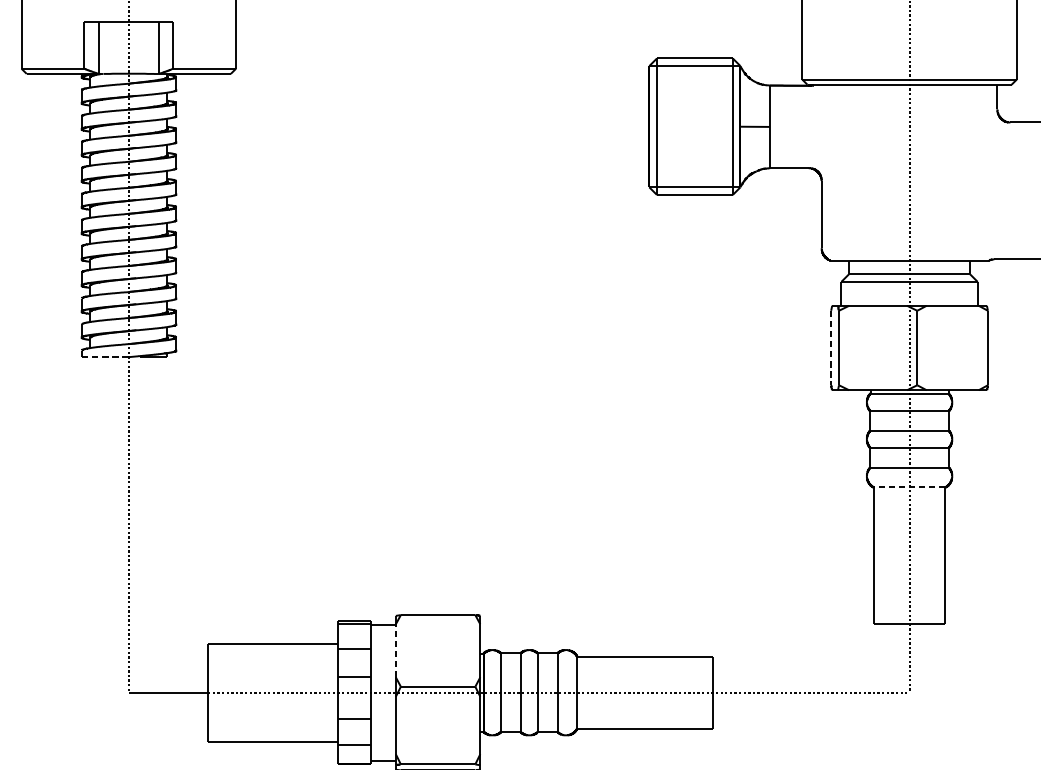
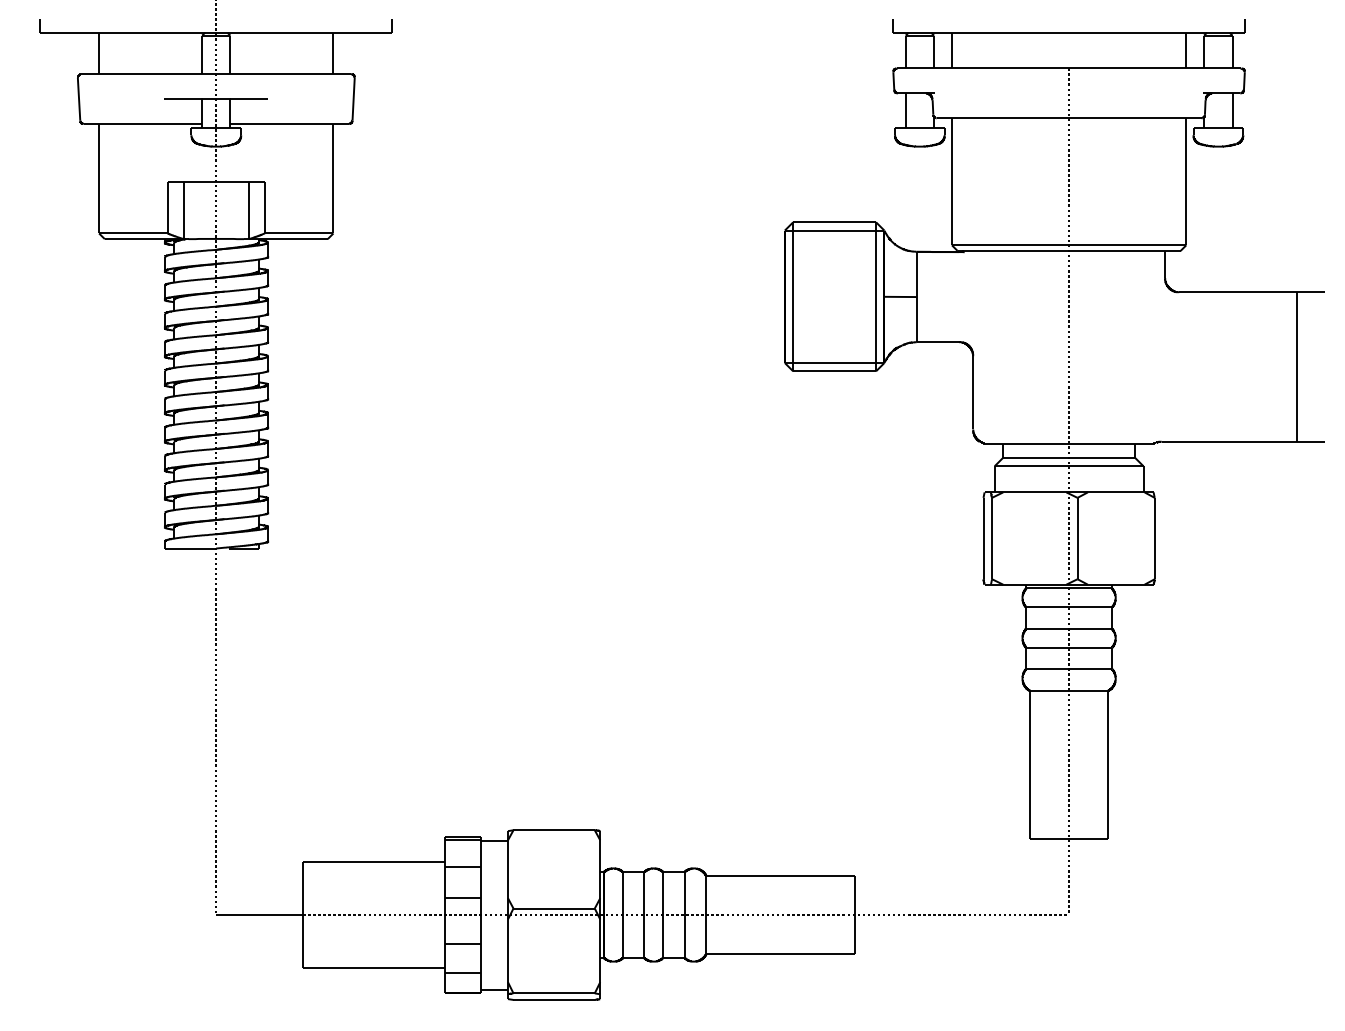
line: (831, 347) -> (983, 538), dashed -> solid
line: (105, 357) -> (190, 548), dashed -> solid
line: (908, 487) -> (1068, 690), dashed -> solid
line: (395, 651) -> (507, 869), dashed -> solid

